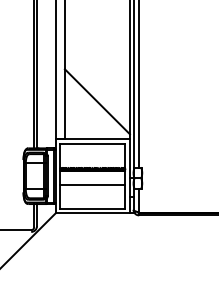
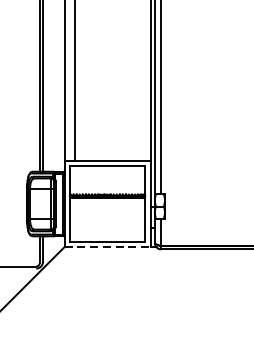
line: (96, 101) -> (111, 117), removed
line: (92, 185) -> (107, 214), removed
line: (93, 213) -> (108, 247), solid -> dashed

